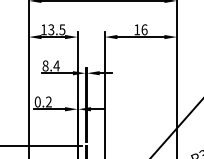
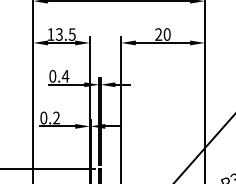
text: (140, 29) -> (162, 34), 16 -> 20
text: (45, 66) -> (52, 76), 8.4 -> 0.4

